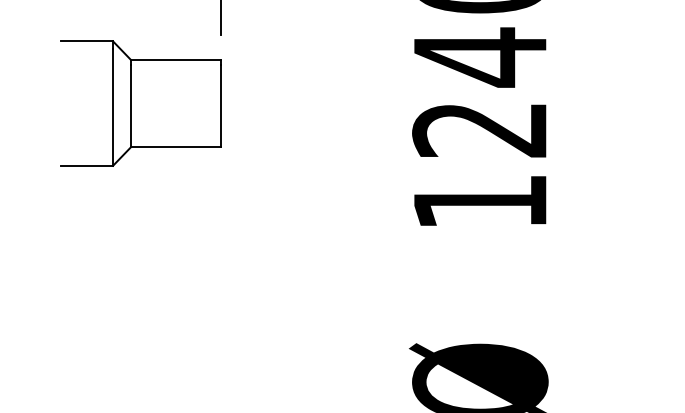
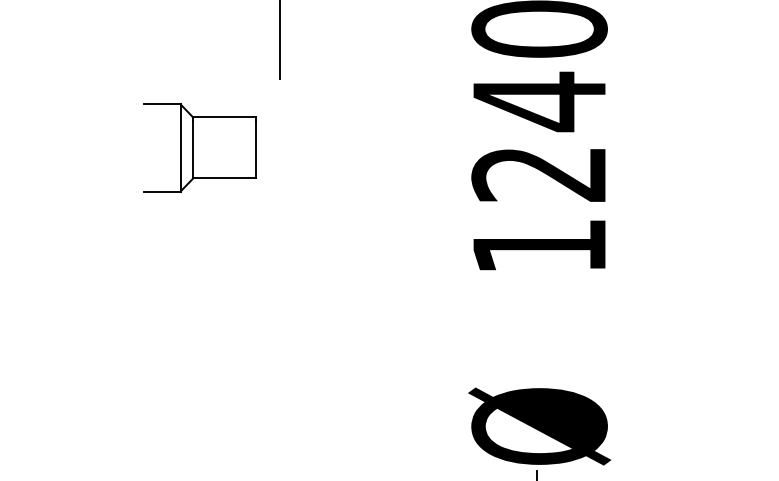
part: (140, 103) -> (199, 147), size x0.7

